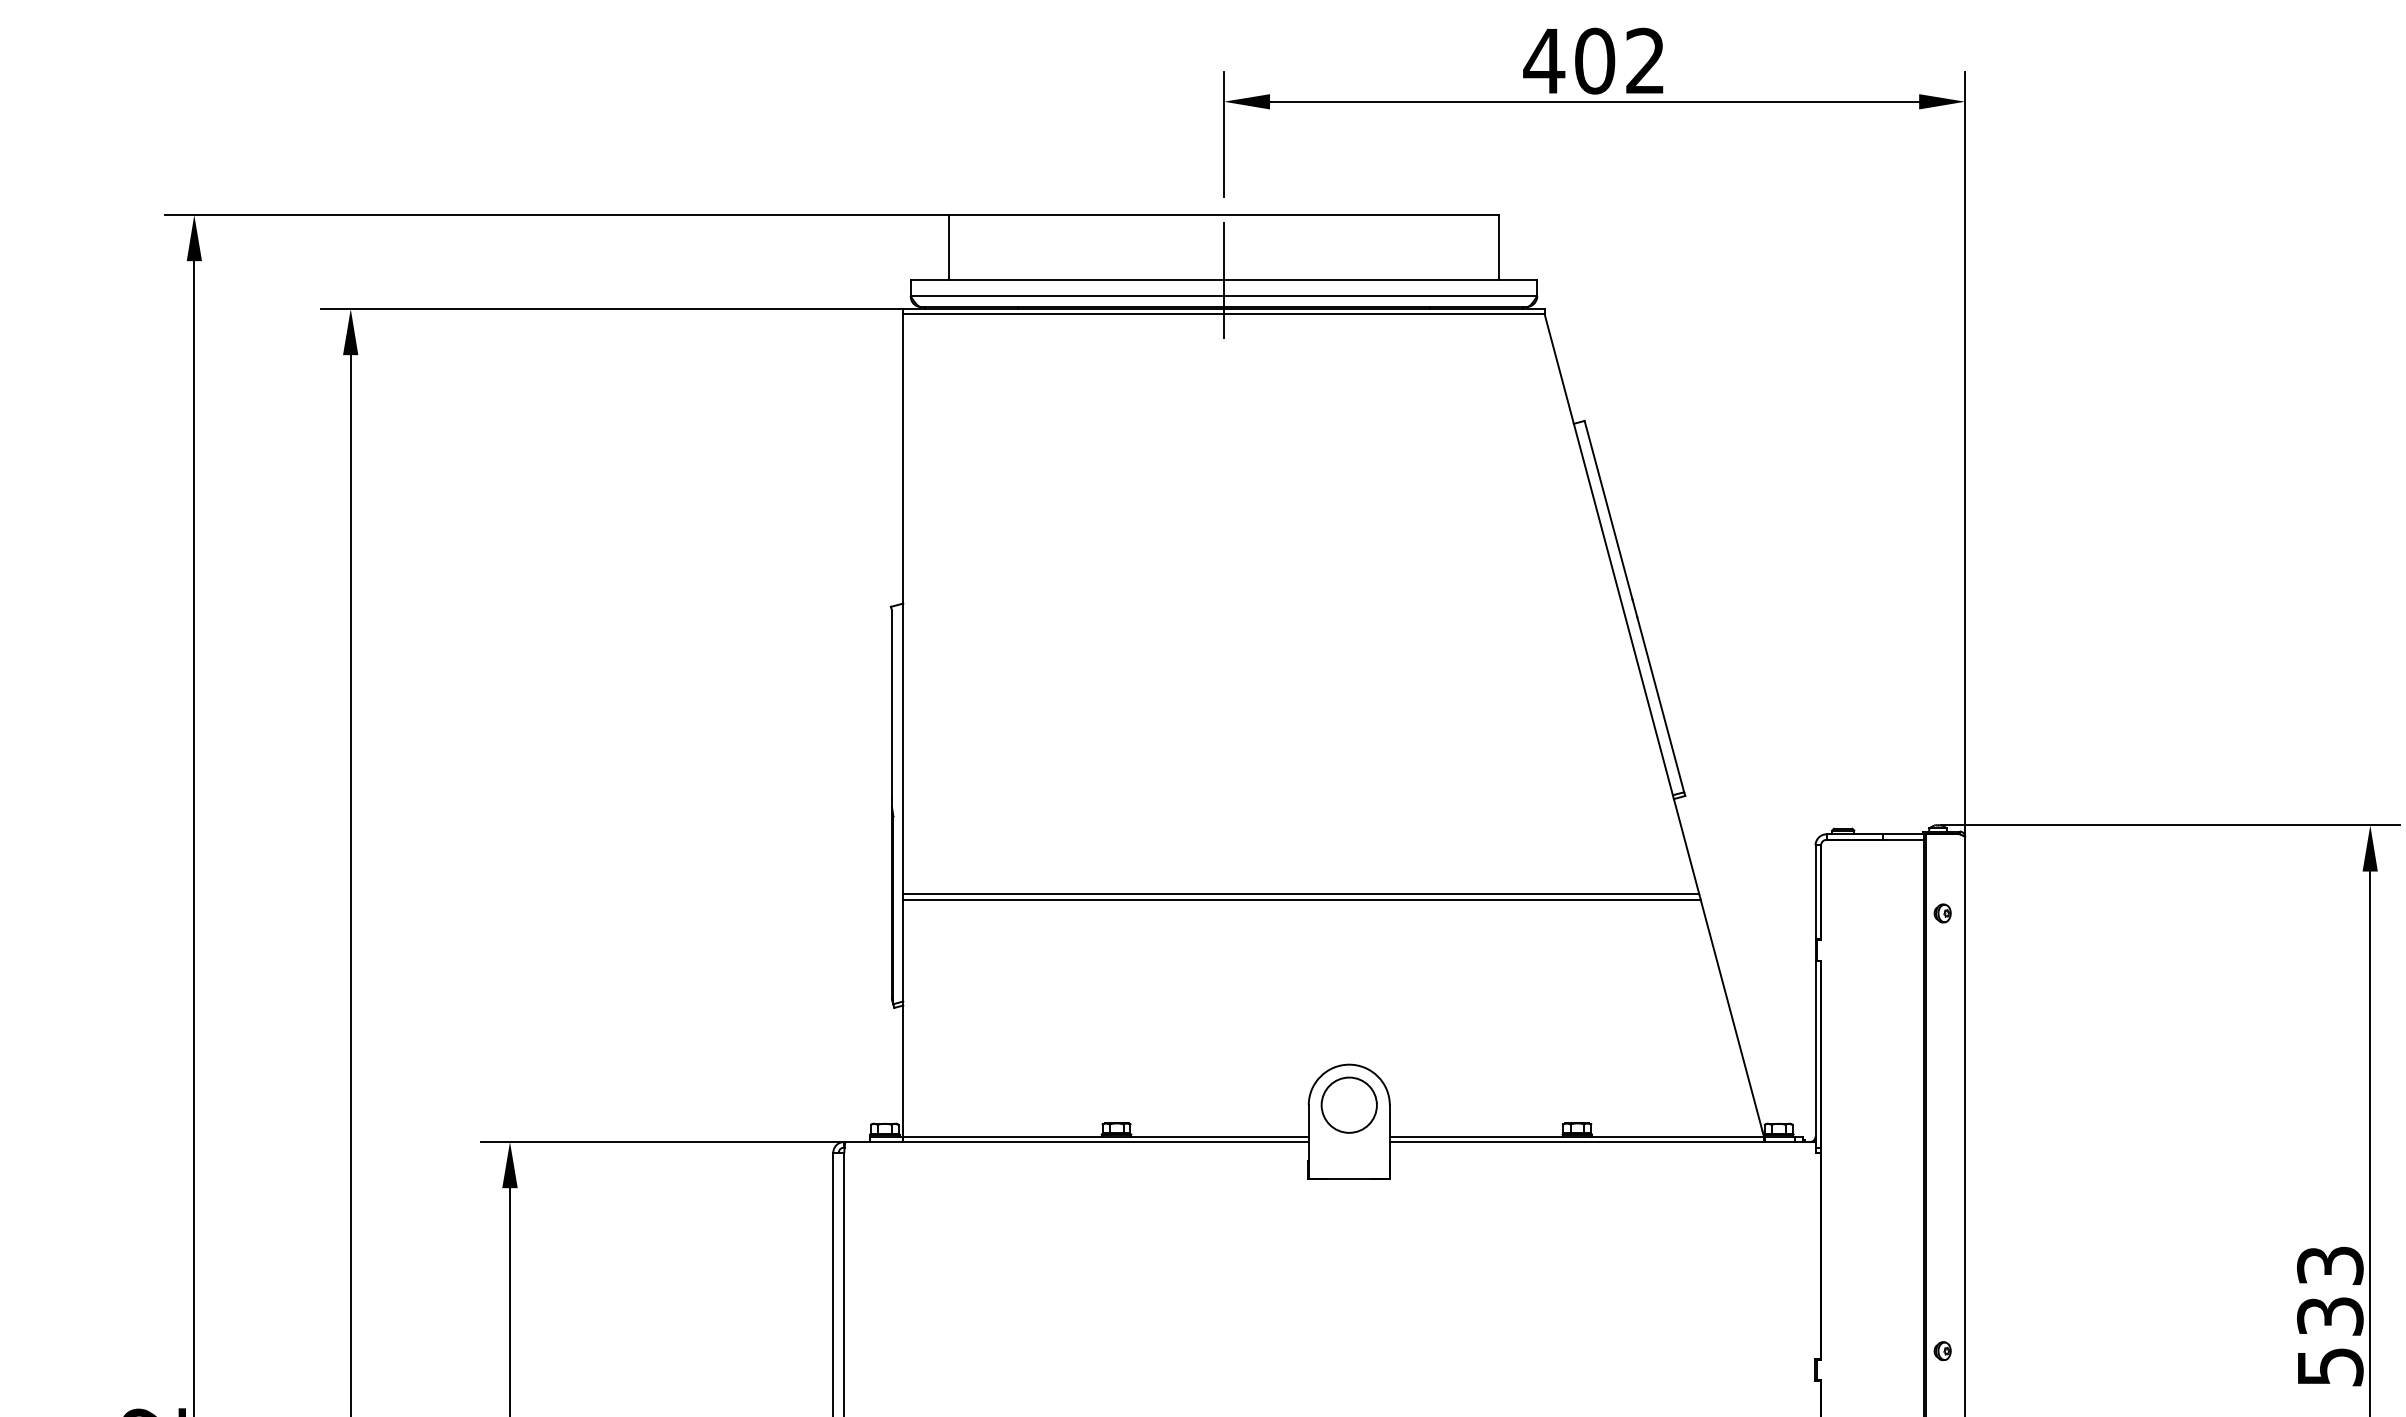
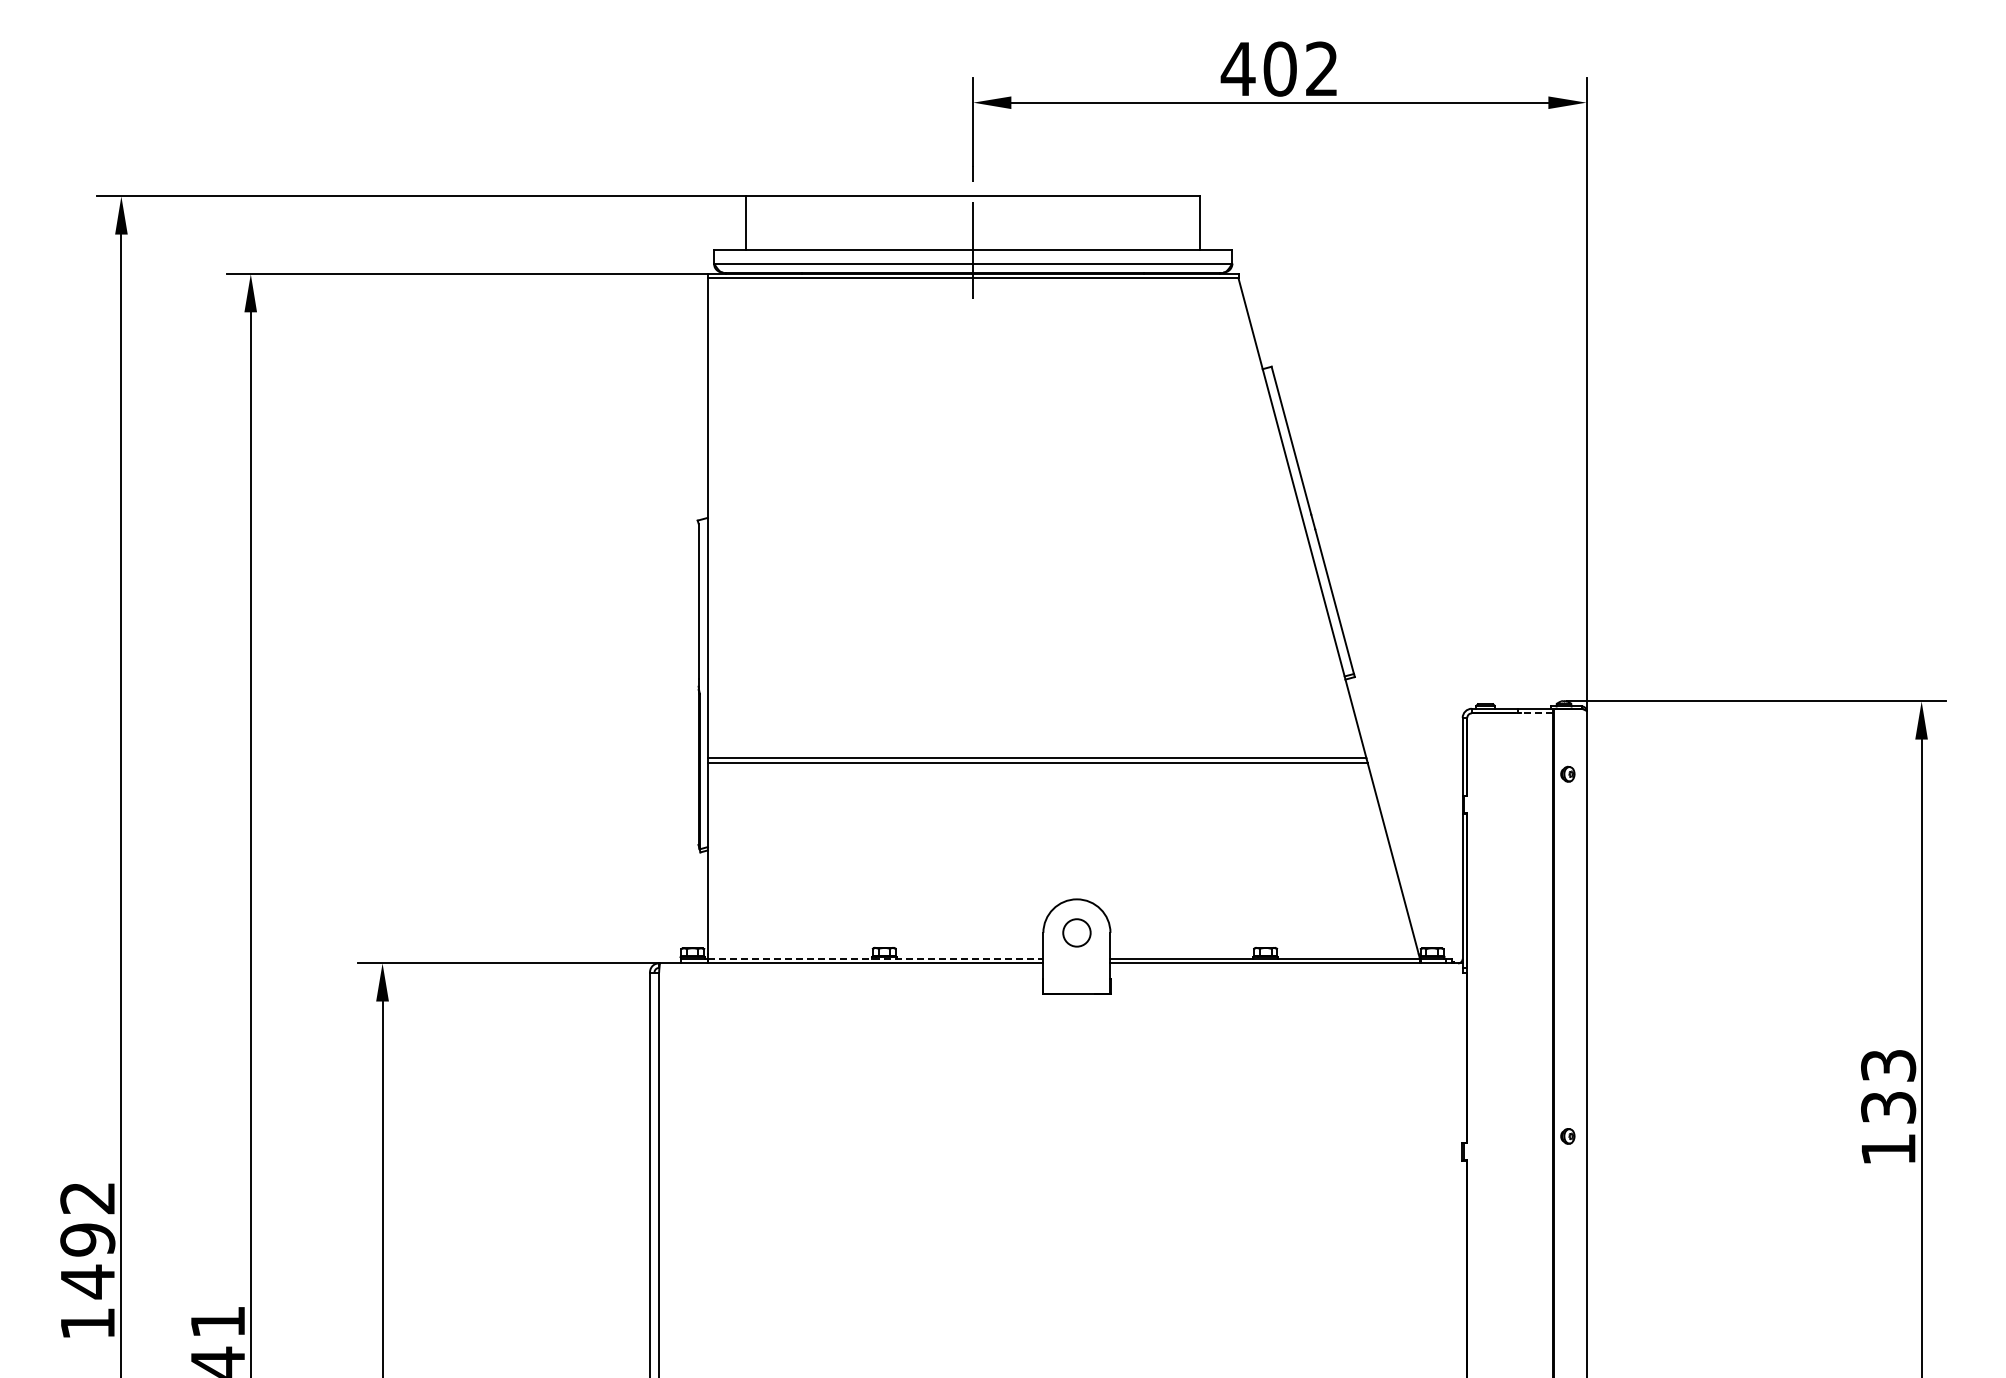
line: (1904, 840) -> (1536, 713), solid -> dashed
circle: (1348, 1104) -> (1076, 932), size x0.6
line: (1105, 1136) -> (875, 958), solid -> dashed
text: (2330, 1367) -> (1888, 1149), 533 -> 133

